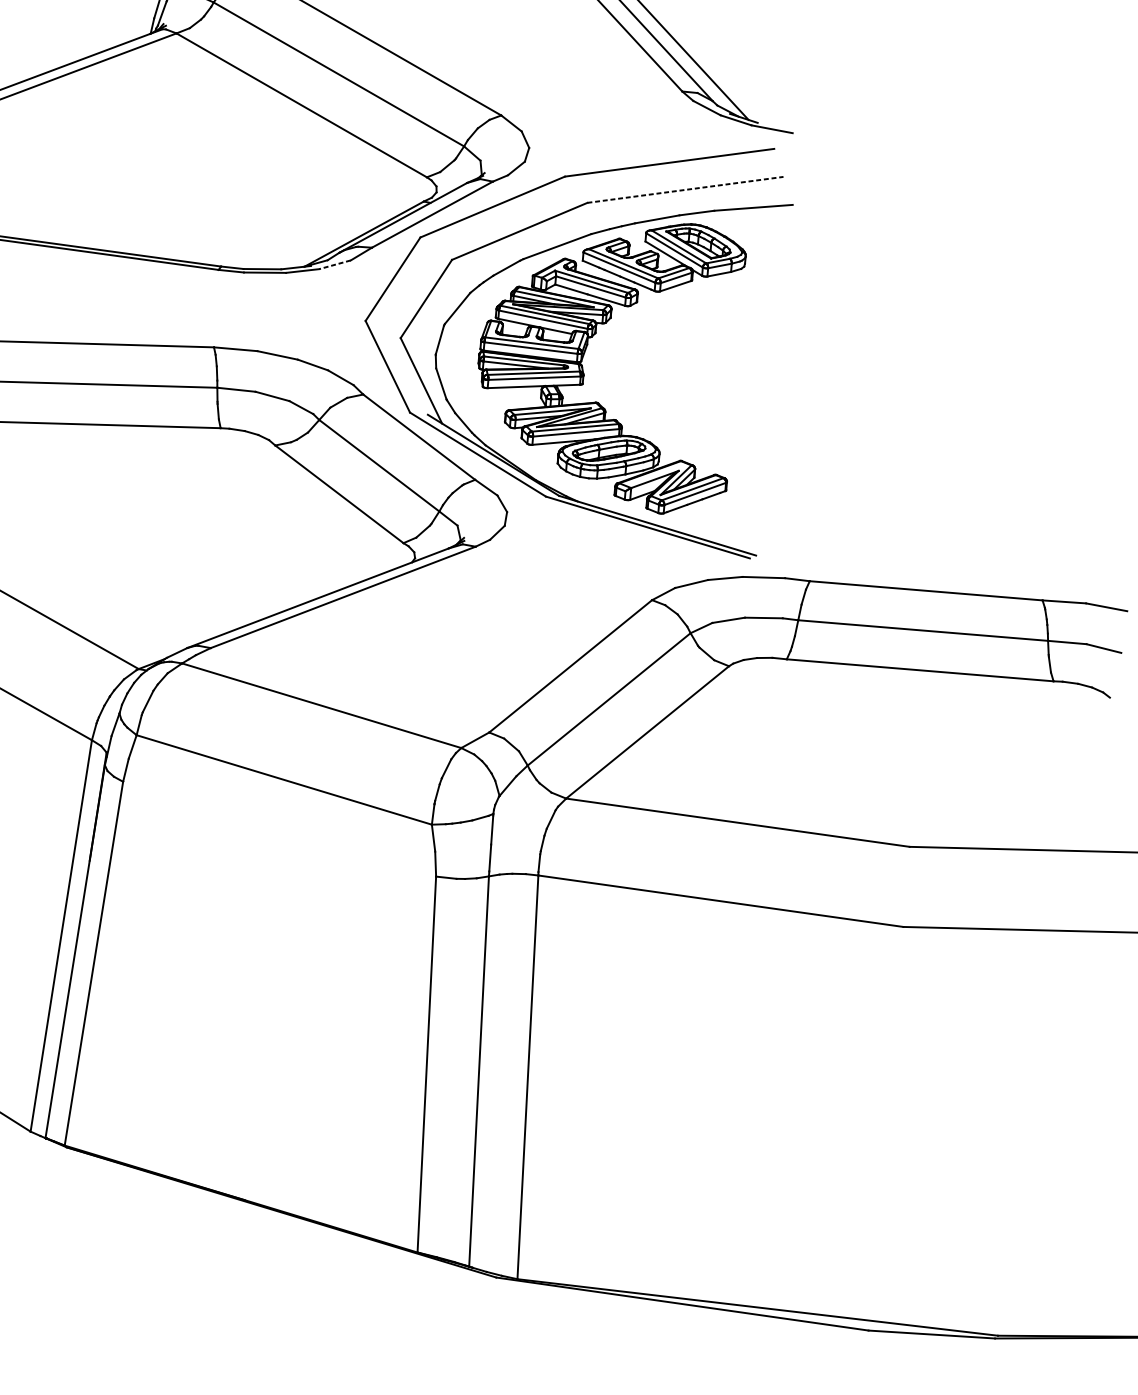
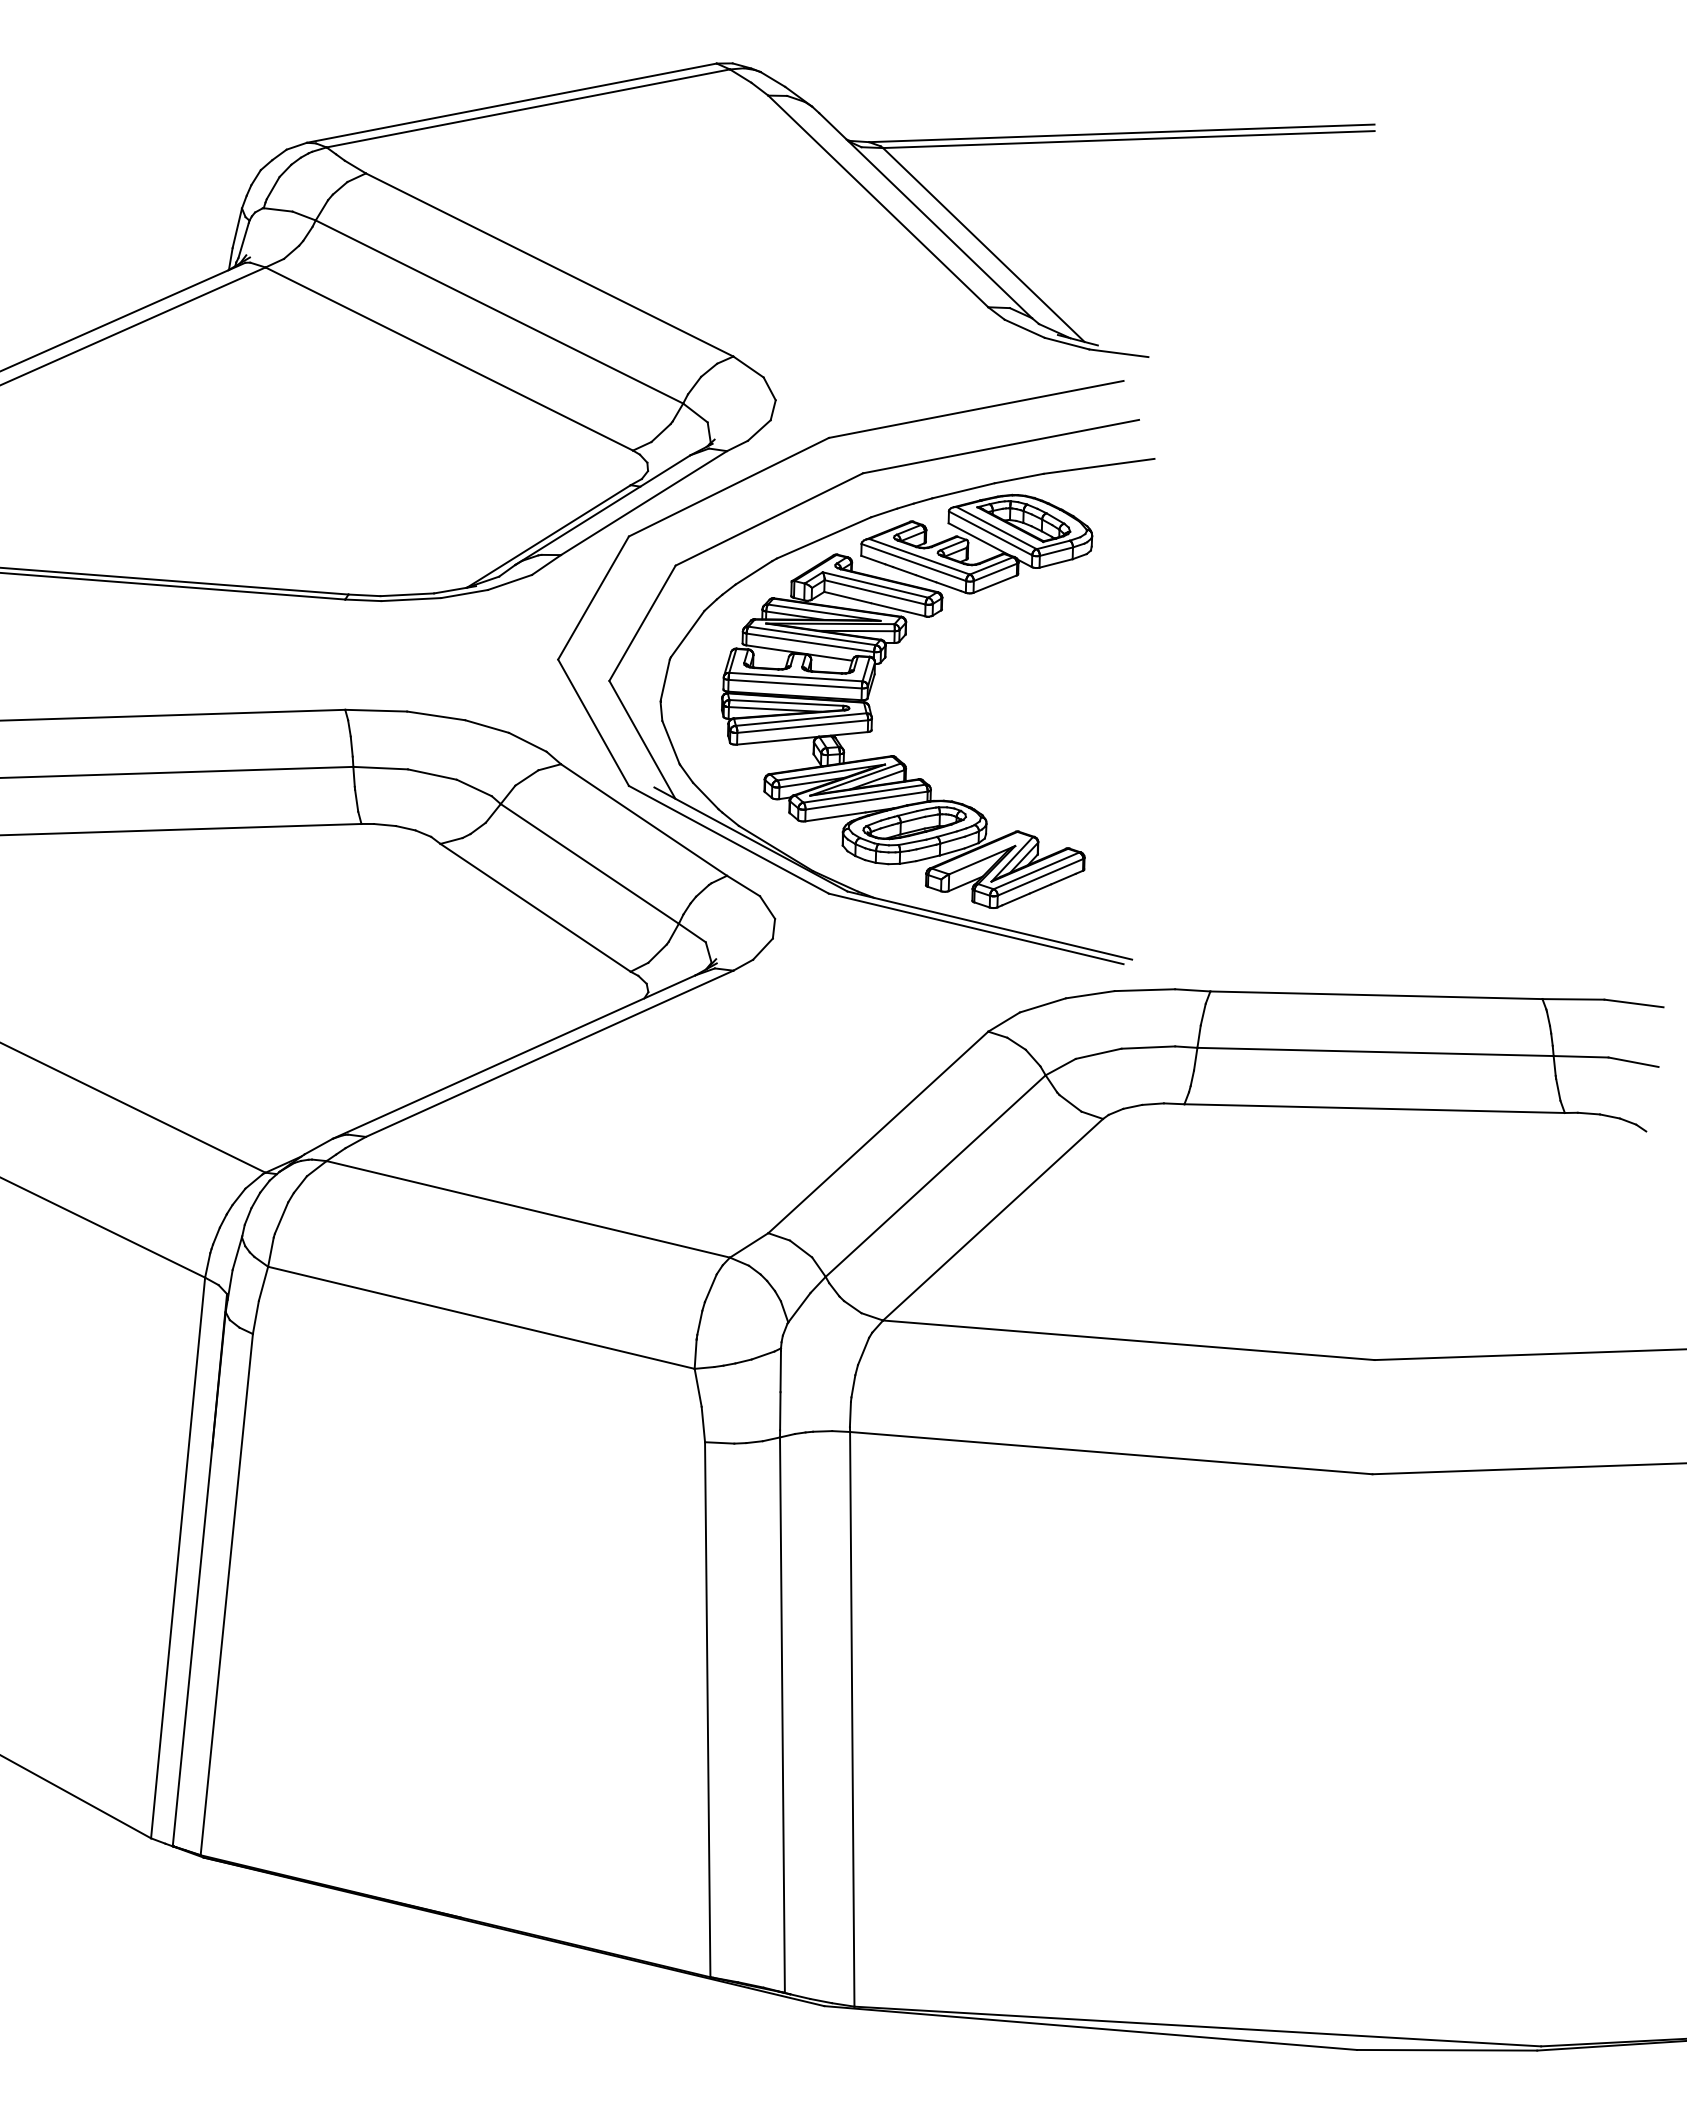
line: (685, 189) -> (1001, 446), dashed -> solid
line: (334, 264) -> (509, 582), dashed -> solid

